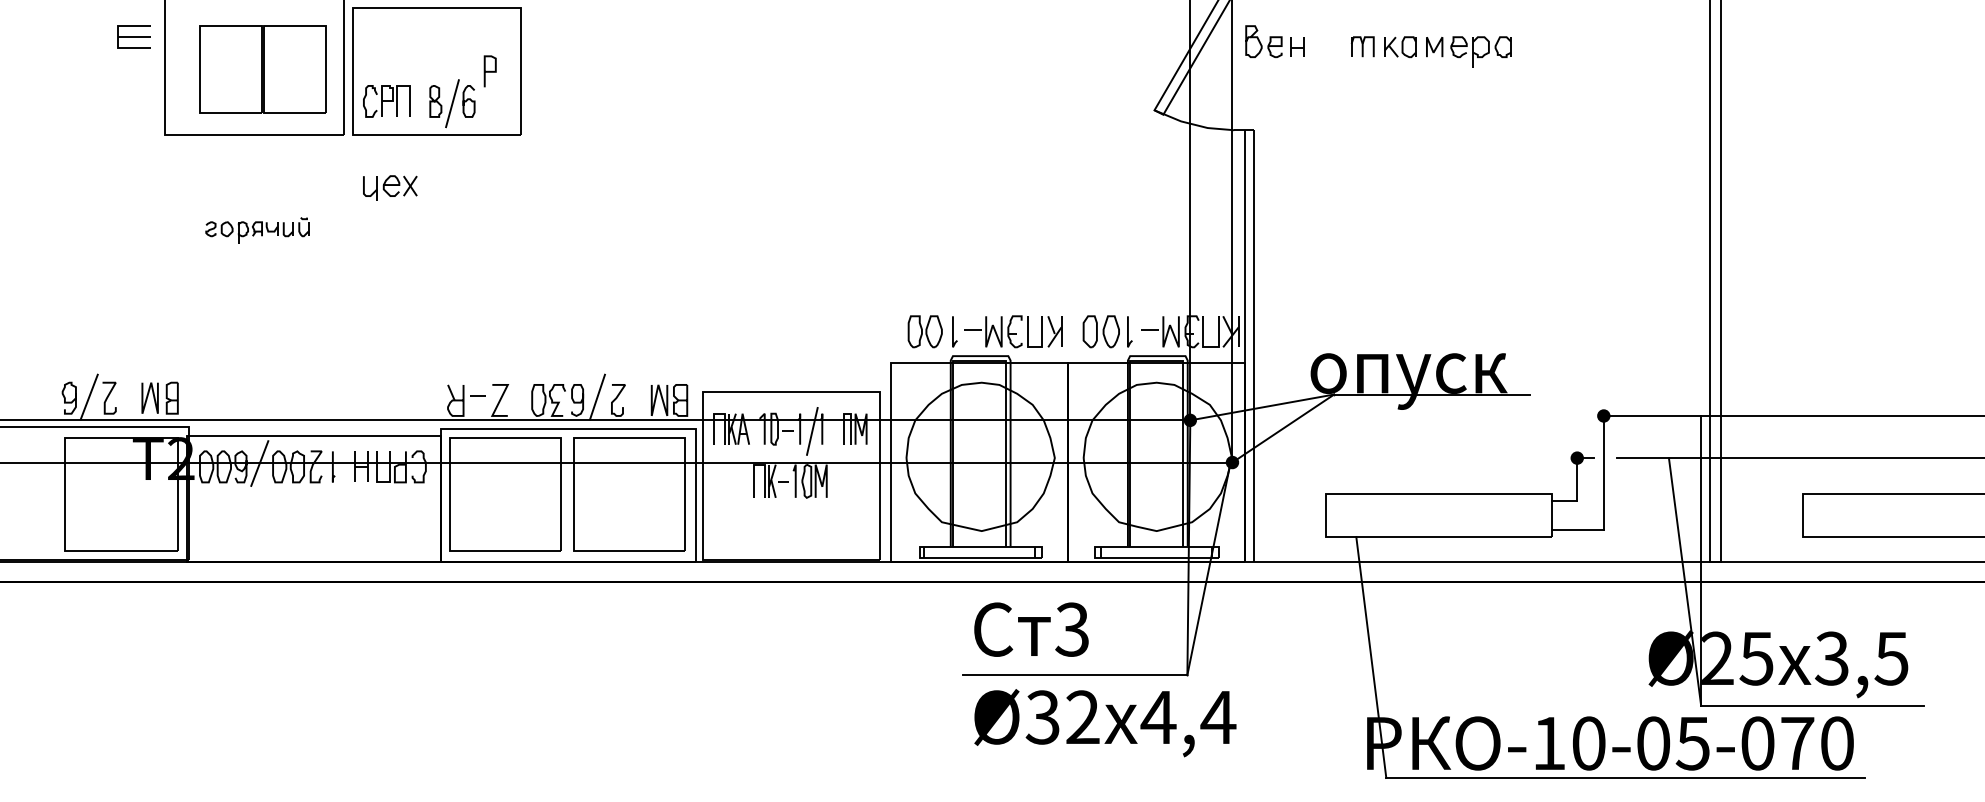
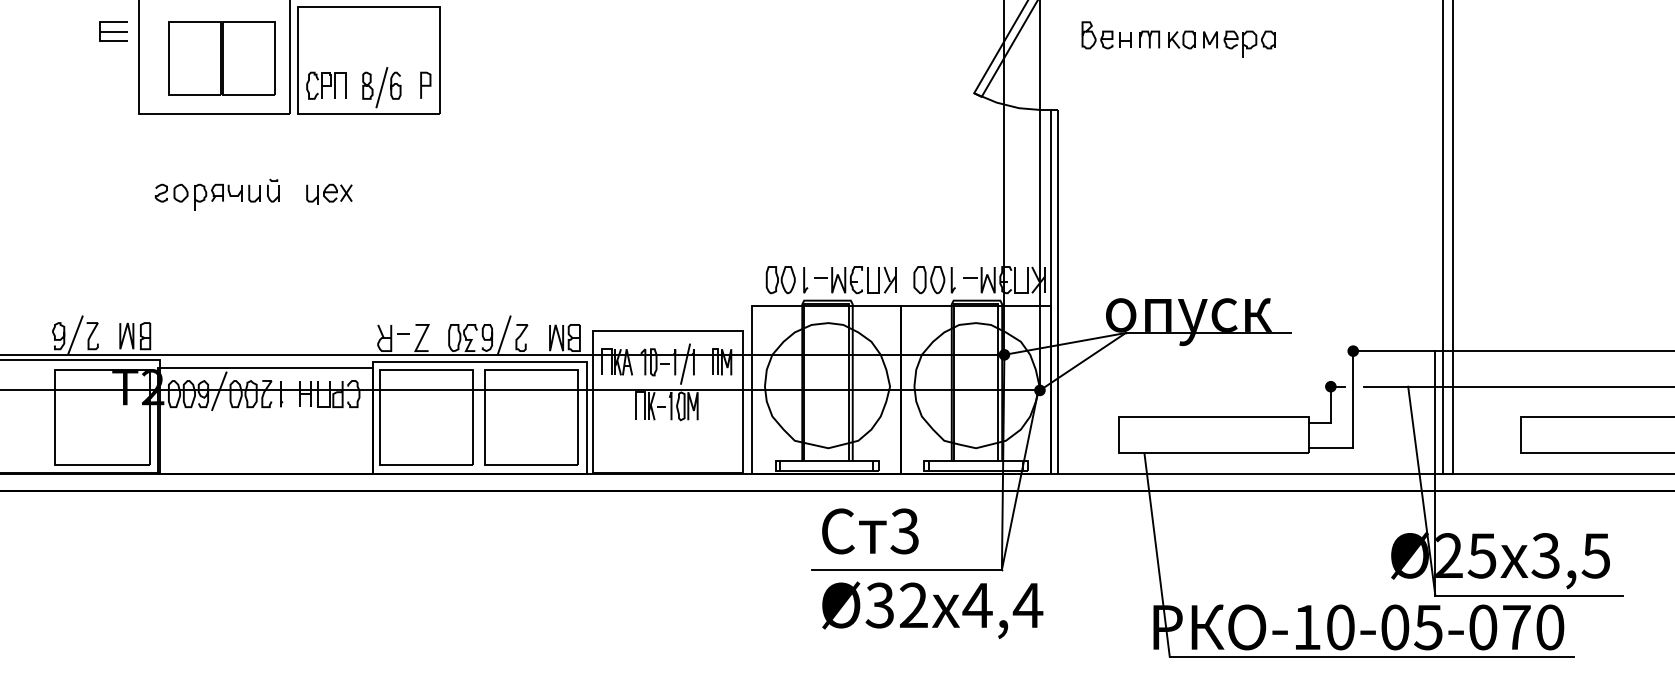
part: (1274, 41) -> (1106, 35), moved
curve: (489, 70) -> (425, 84), moved
part: (390, 186) -> (329, 193), moved
part: (256, 230) -> (216, 194), size x1.43

